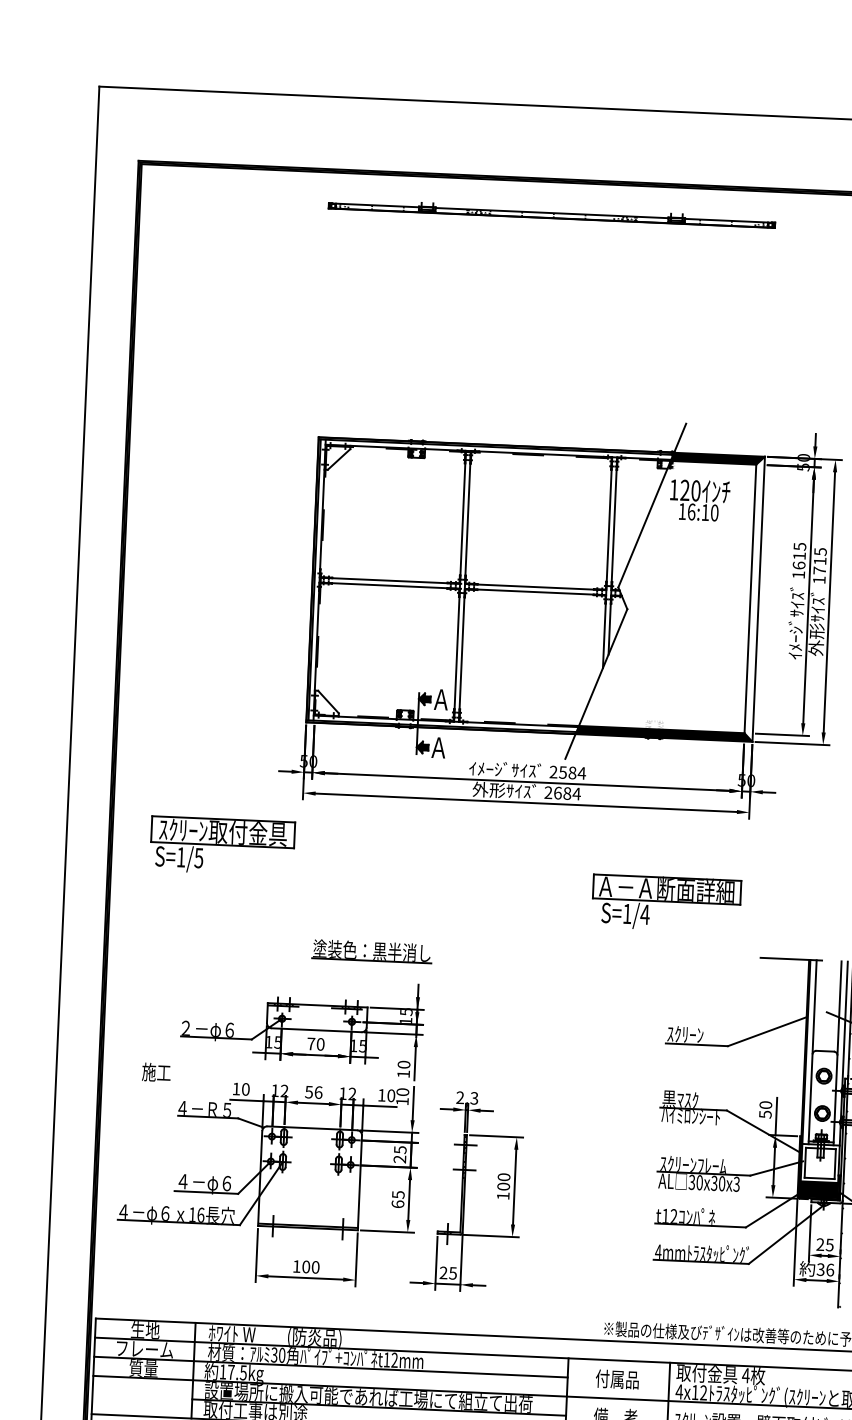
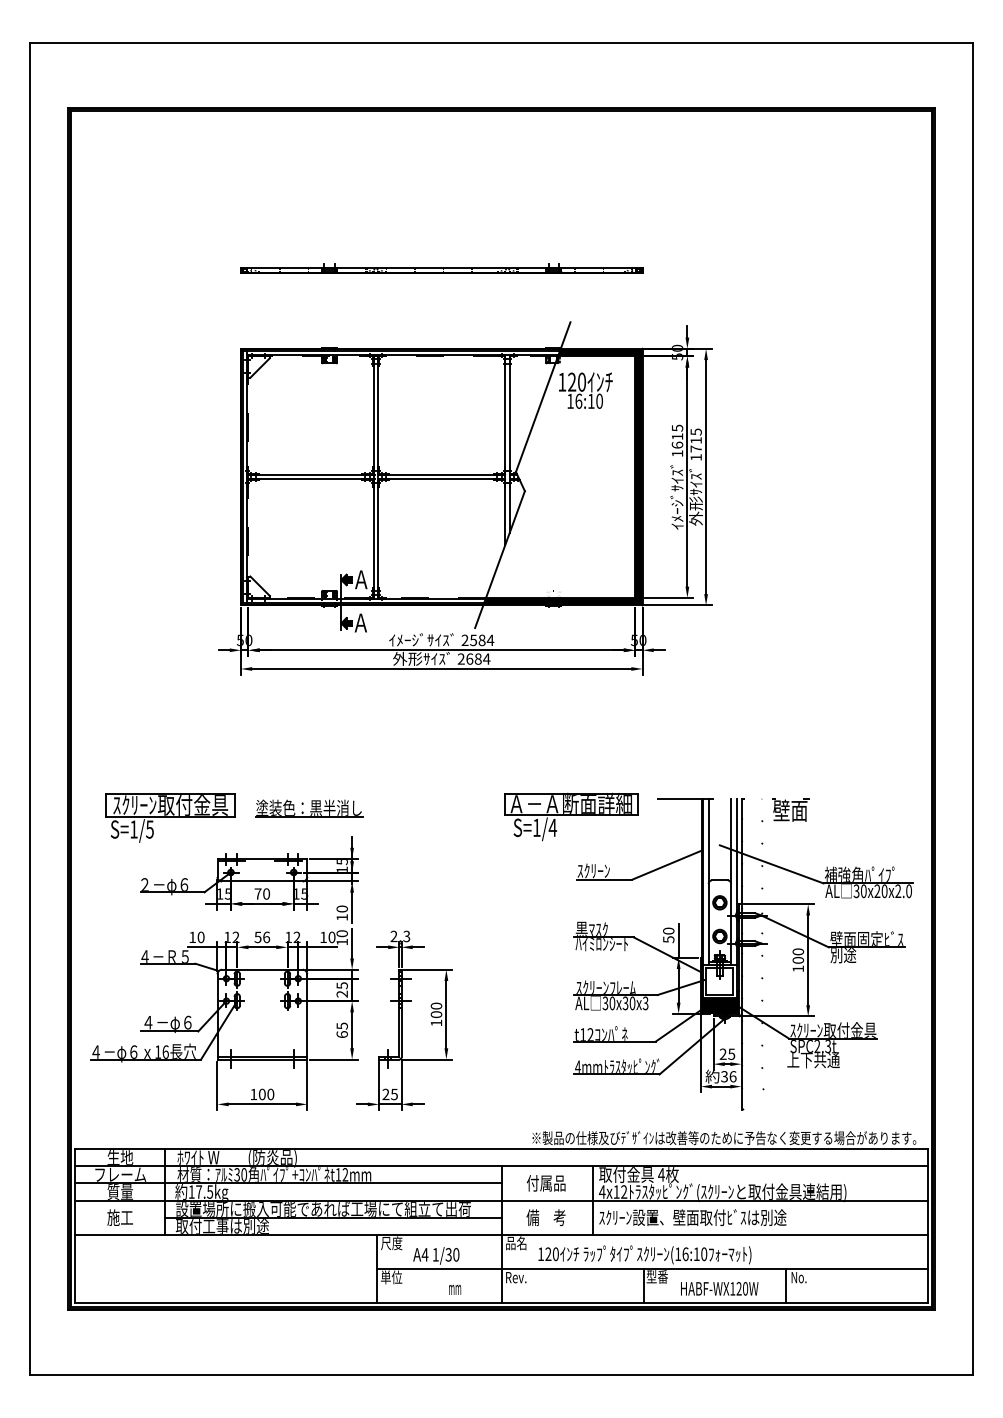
part: (551, 213) -> (441, 268), moved
fill: (754, 598) -> (638, 476), added
part: (222, 845) -> (170, 817), moved
part: (666, 903) -> (571, 816), moved
text: (155, 1072) -> (119, 1217), moved

